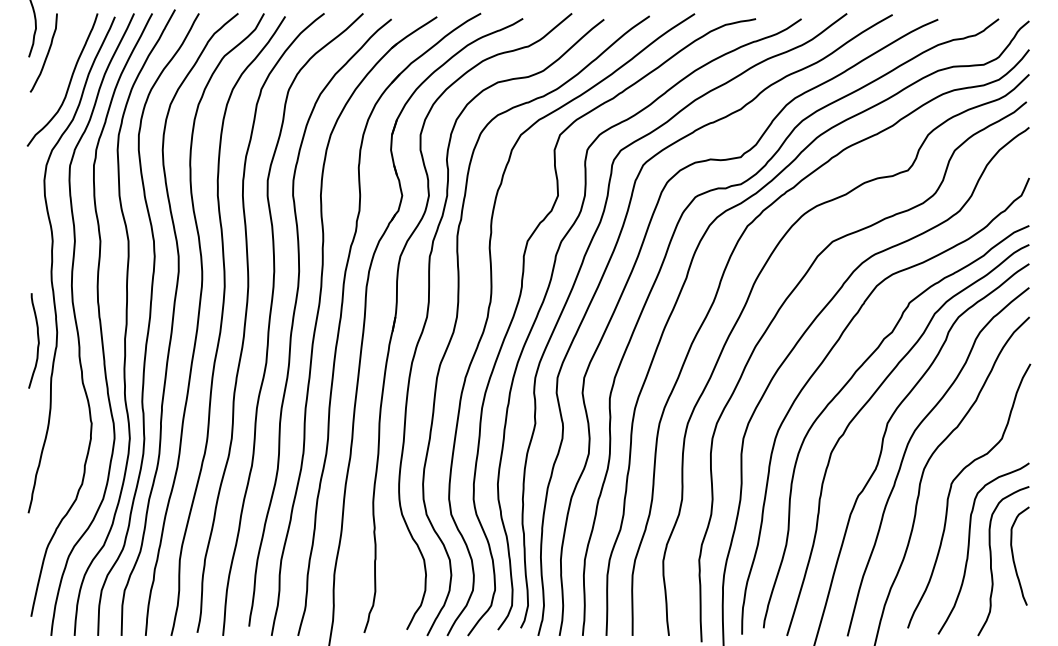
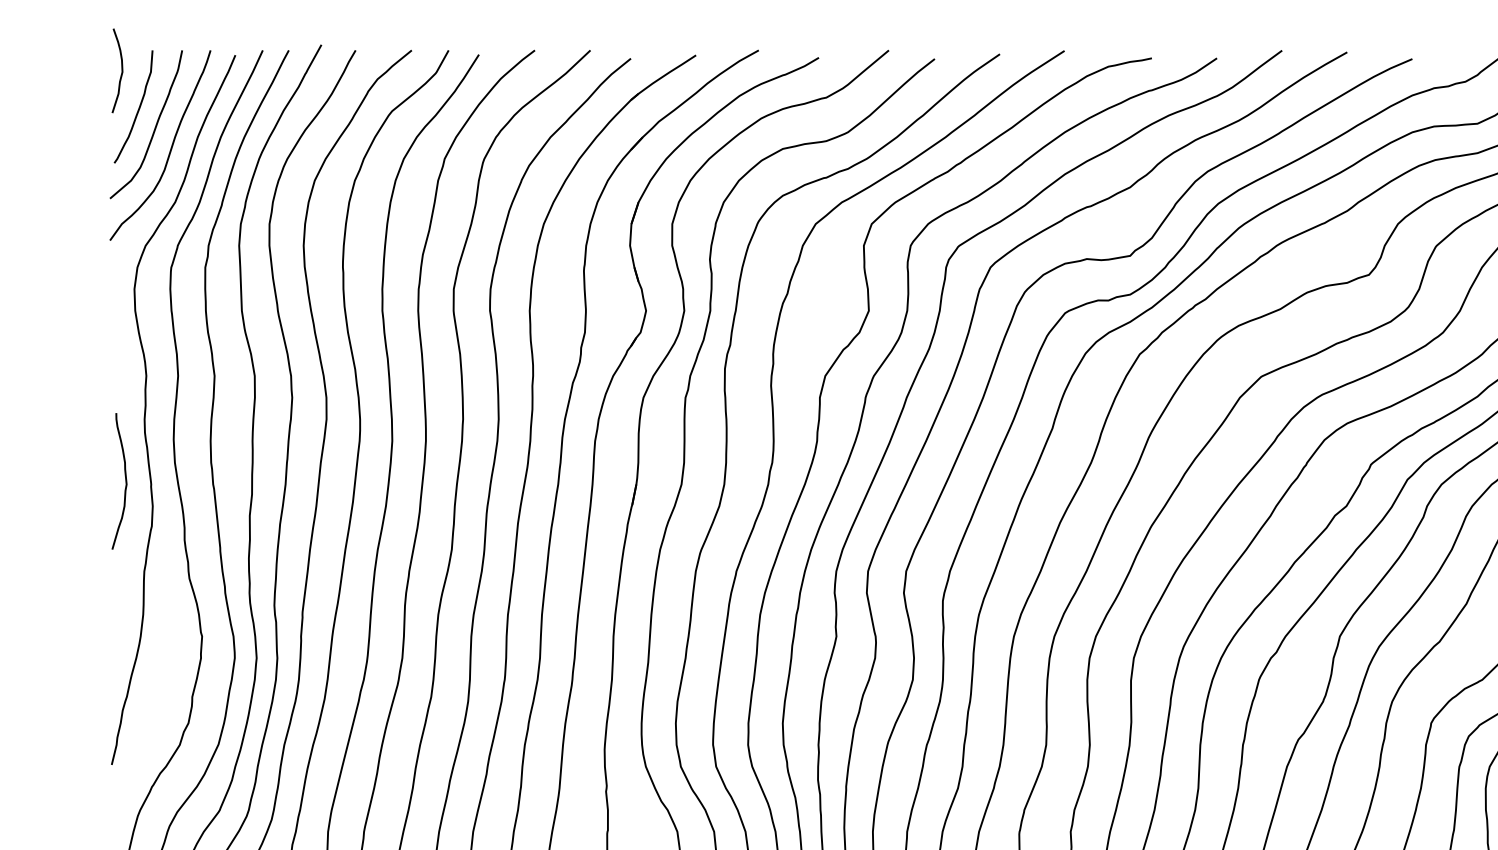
curve: (57, 68) -> (153, 129), added
curve: (37, 340) -> (124, 480), moved

